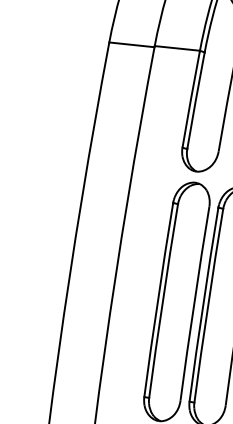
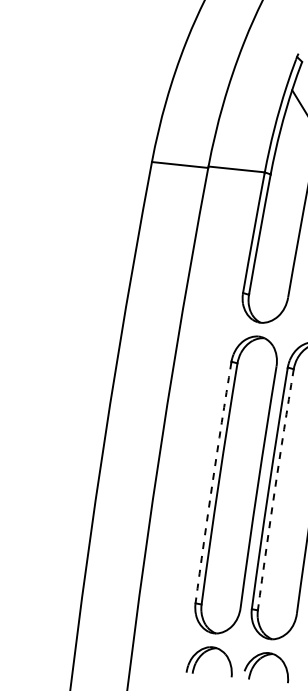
arc: (157, 299) -> (212, 482), solid -> dashed
arc: (207, 305) -> (274, 489), solid -> dashed

